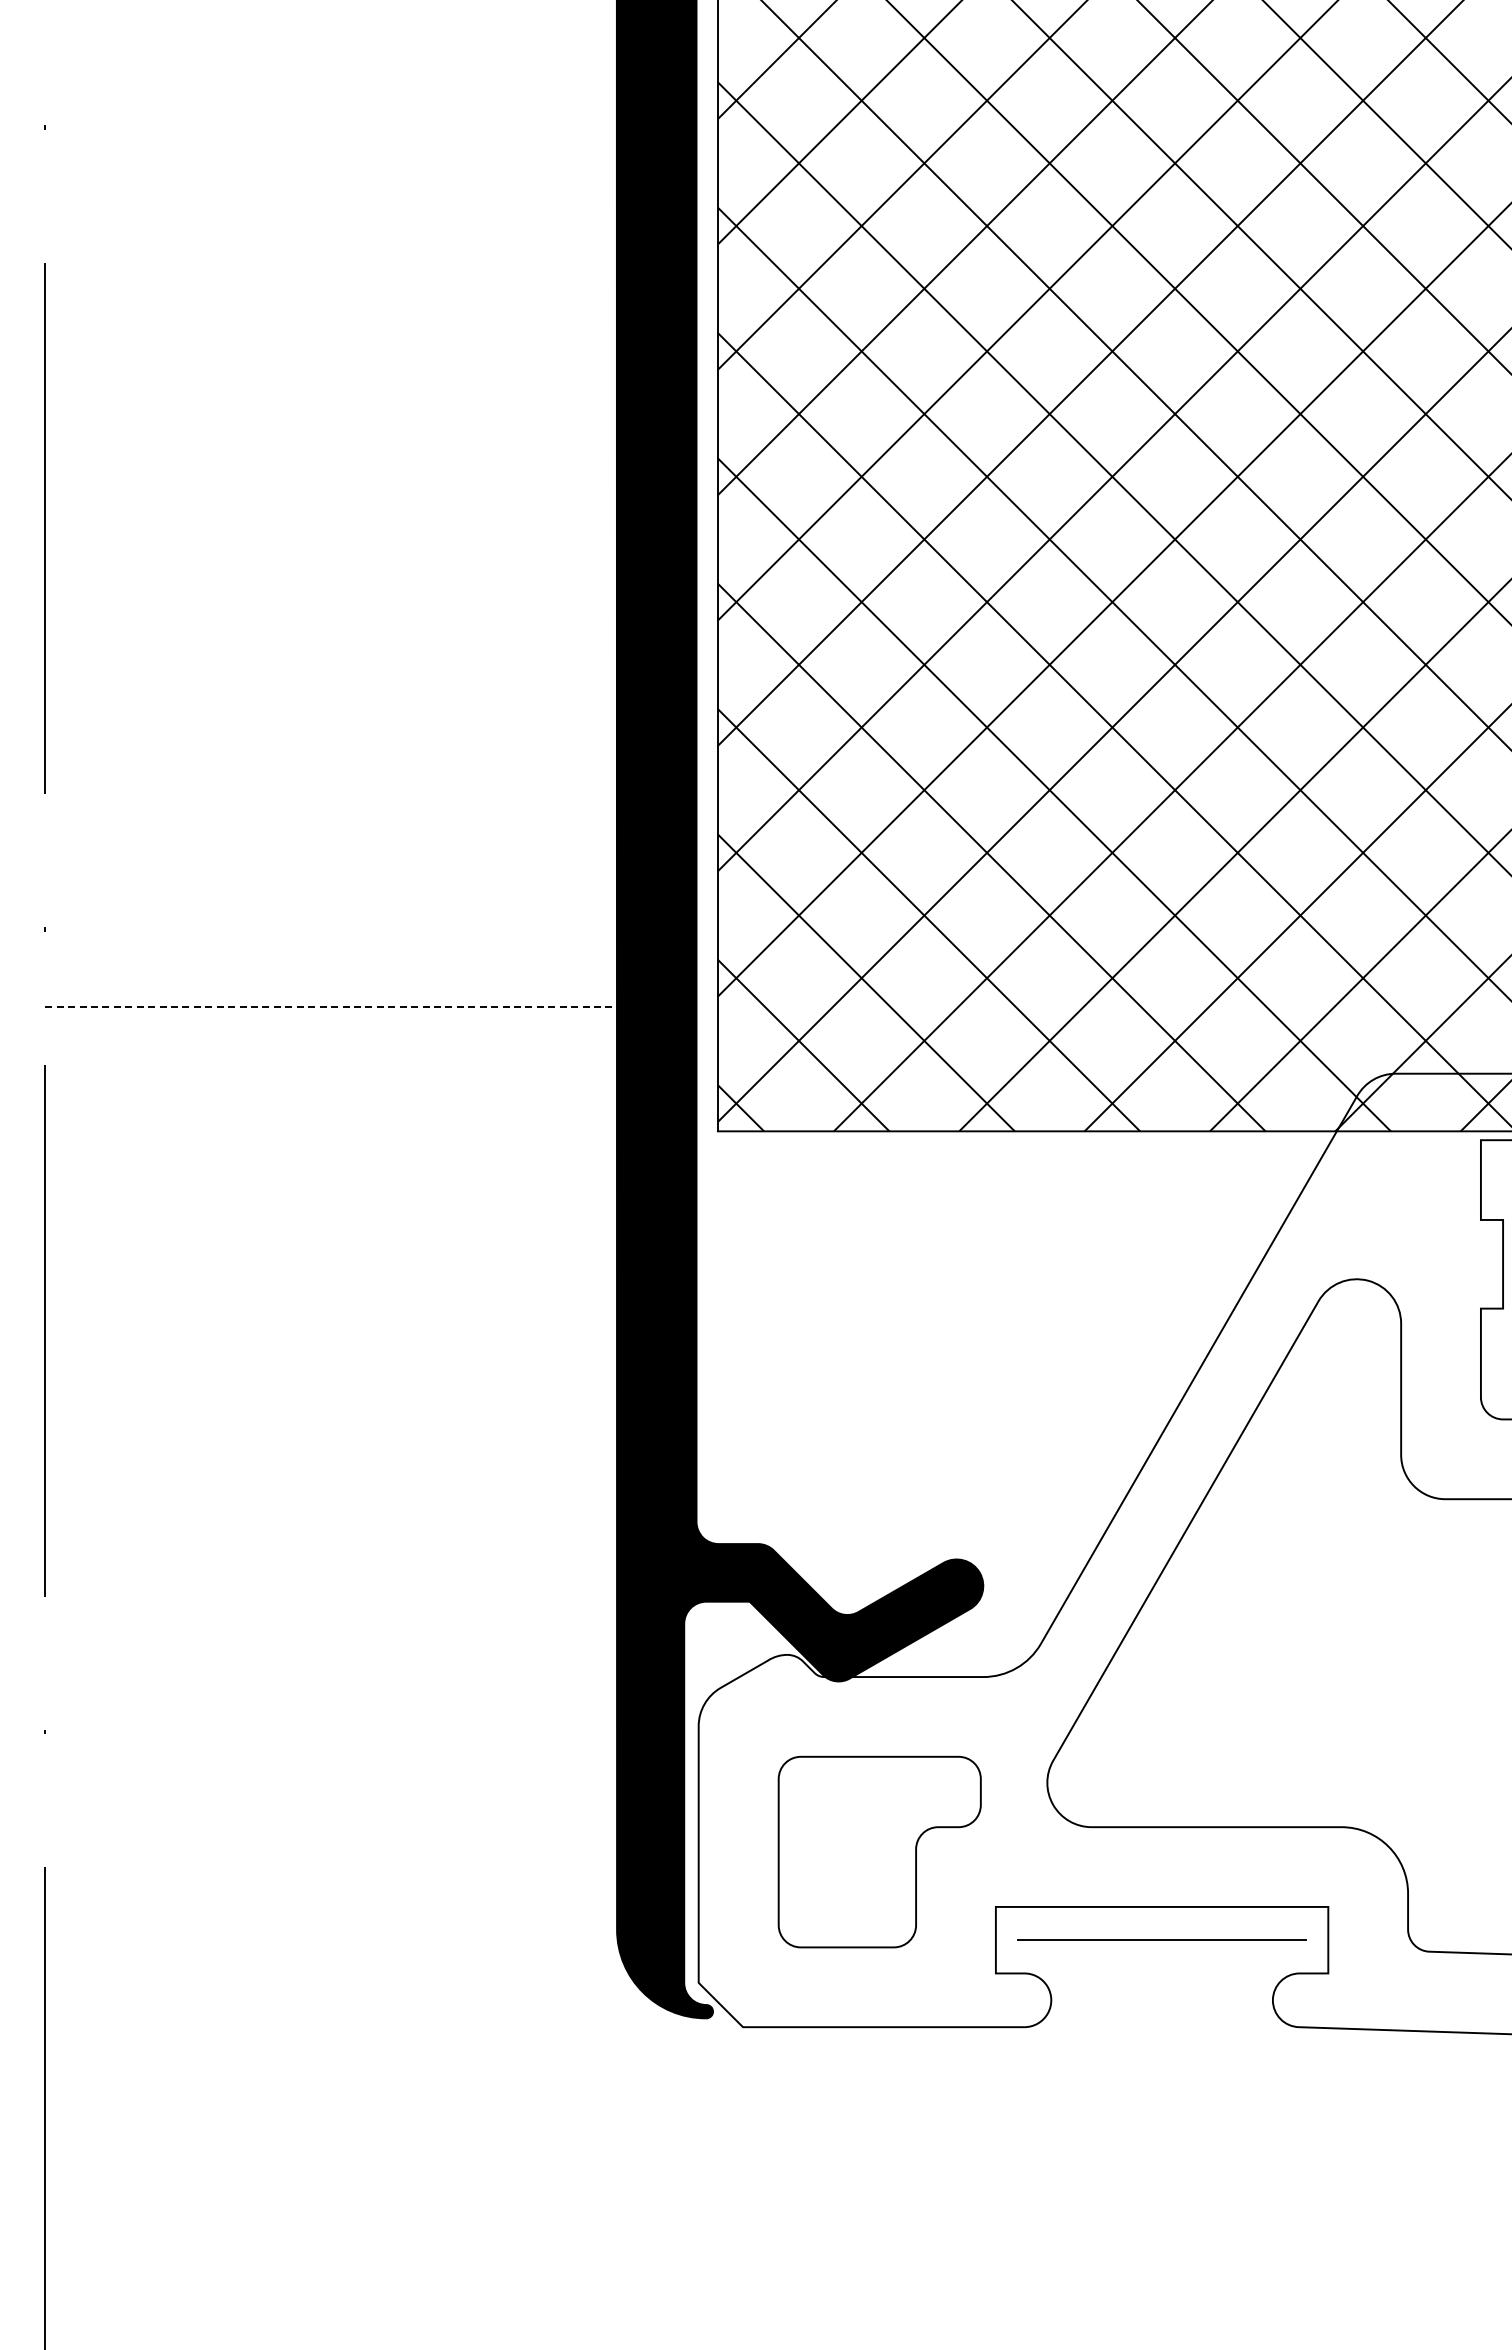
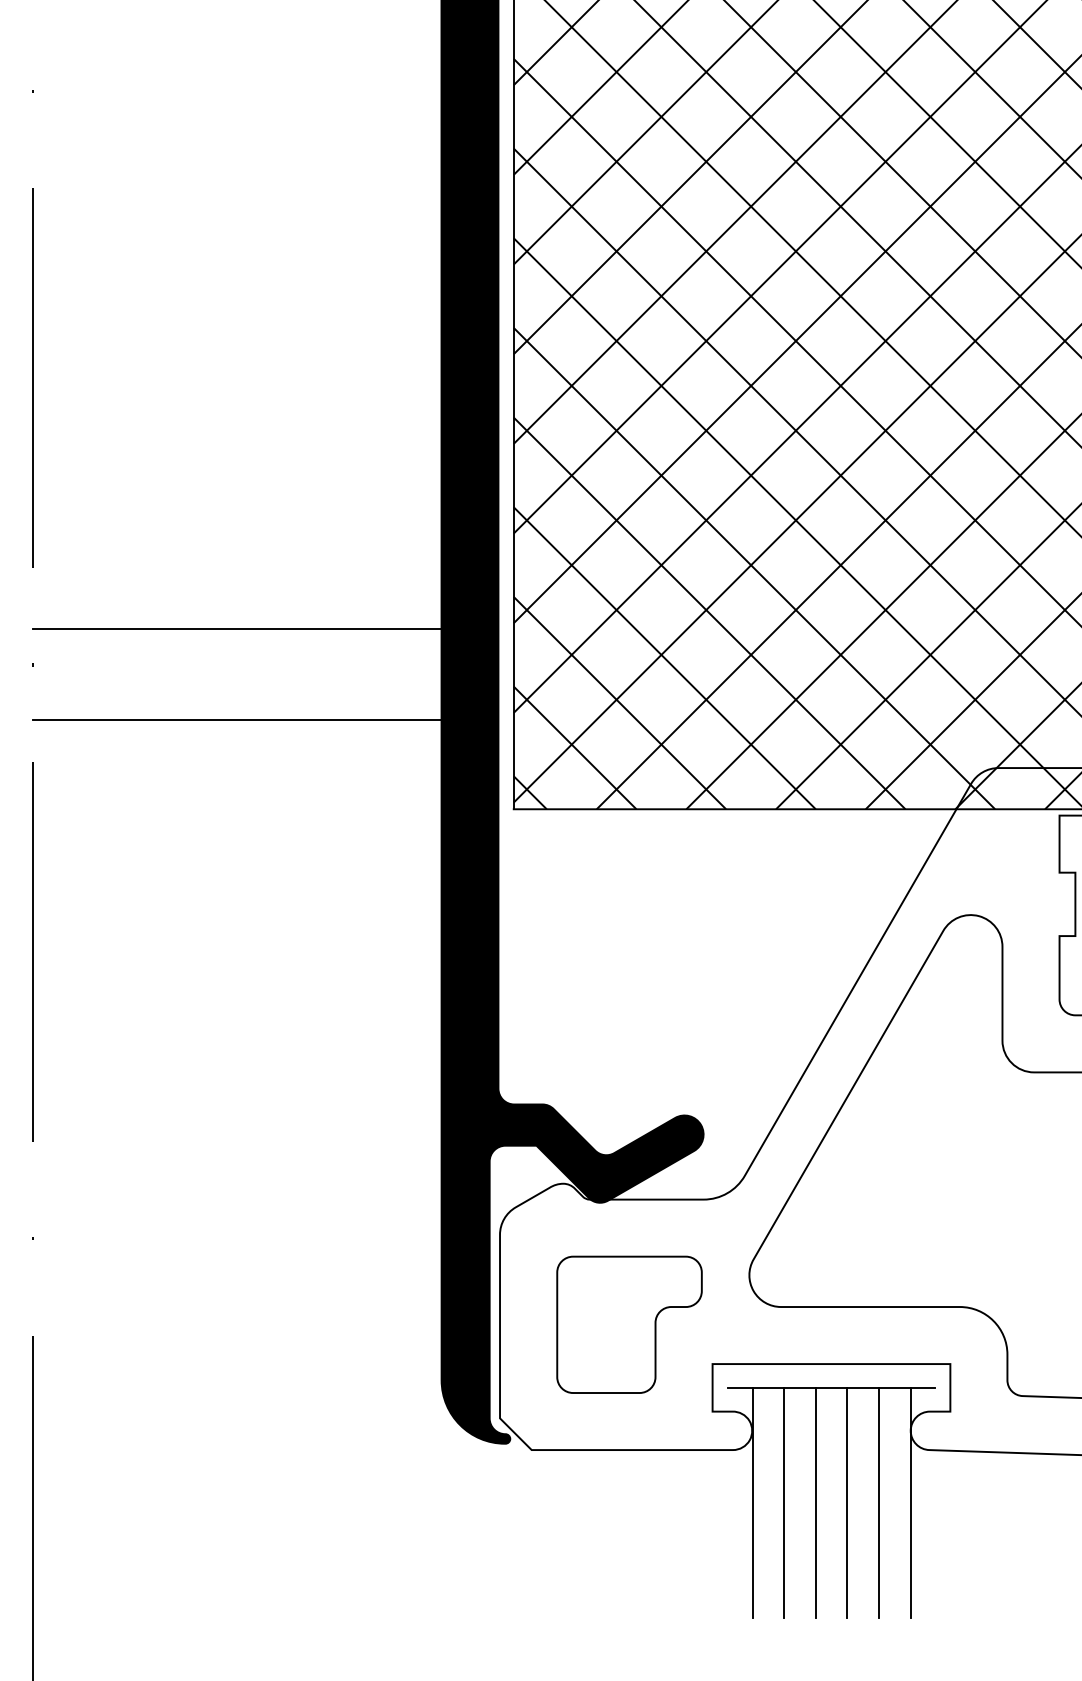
line: (330, 878) -> (236, 628), added
line: (331, 1007) -> (237, 720), dashed -> solid
line: (1052, 2100) -> (753, 1502), added
line: (1095, 2100) -> (783, 1502), added
line: (1139, 2100) -> (815, 1502), added
line: (1184, 2100) -> (847, 1502), added
line: (1228, 2100) -> (878, 1502), added
line: (1272, 2100) -> (910, 1502), added

